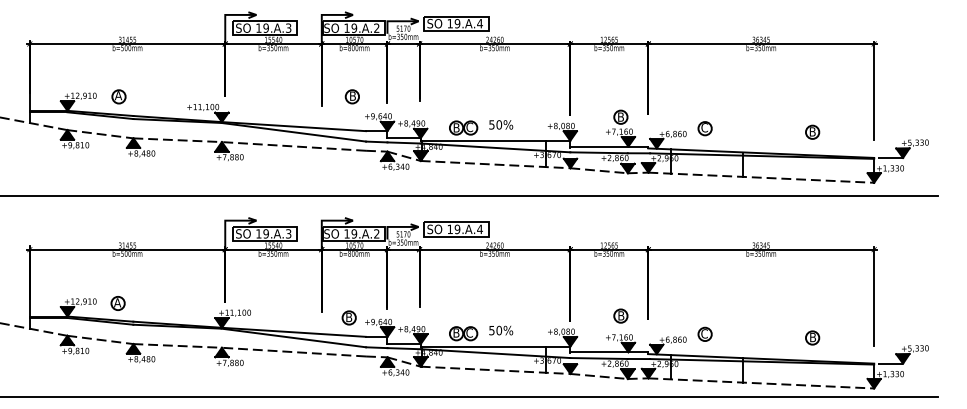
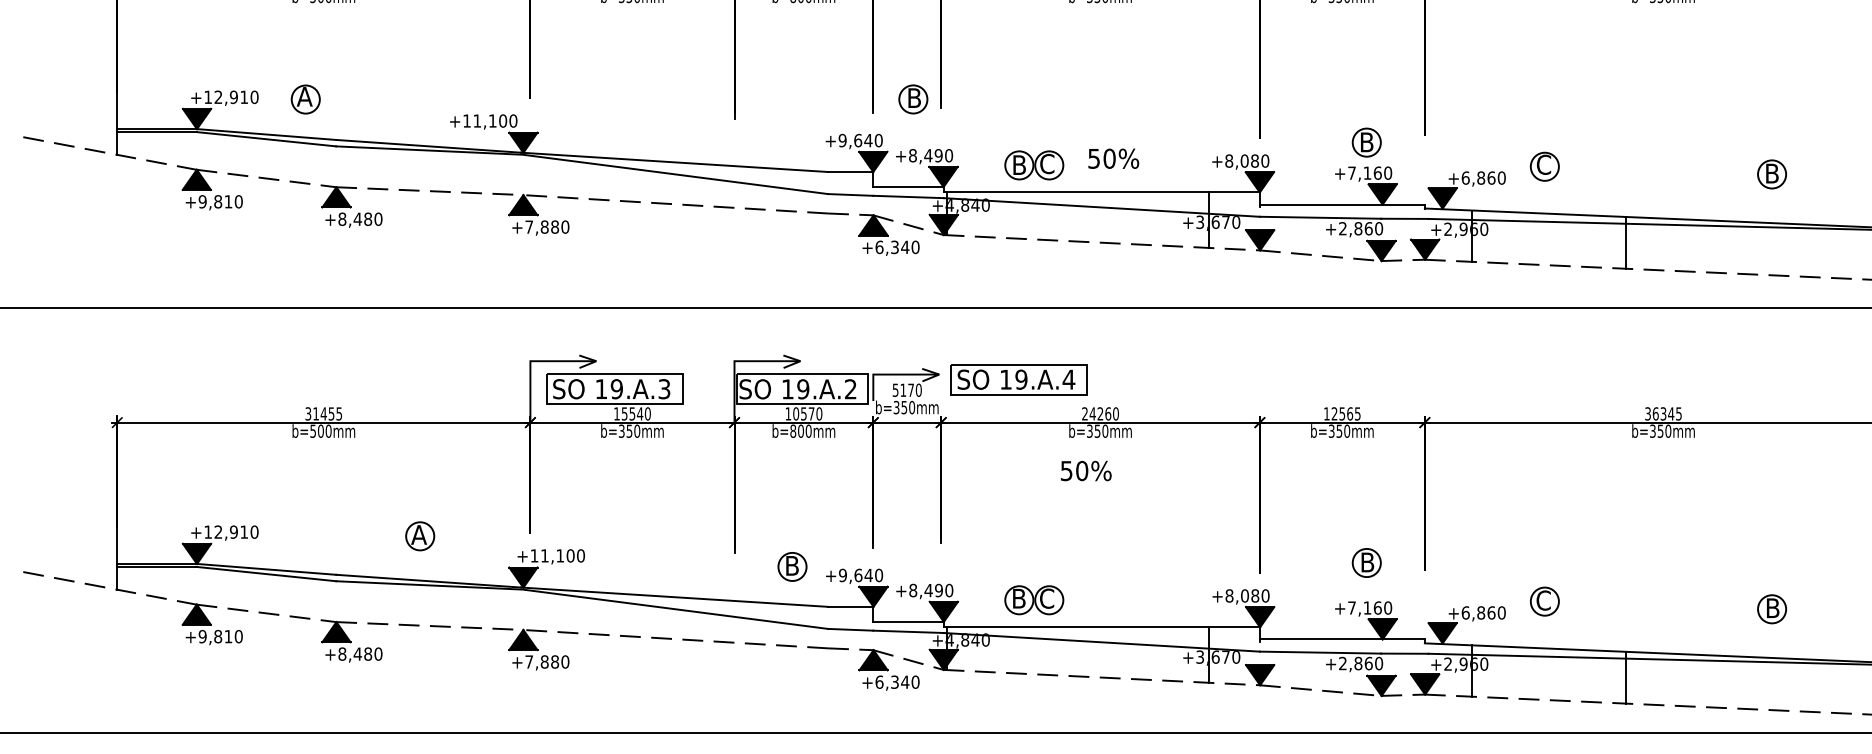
part: (351, 96) -> (911, 98), moved
part: (117, 303) -> (418, 536), moved
text: (501, 330) -> (1086, 470), moved

